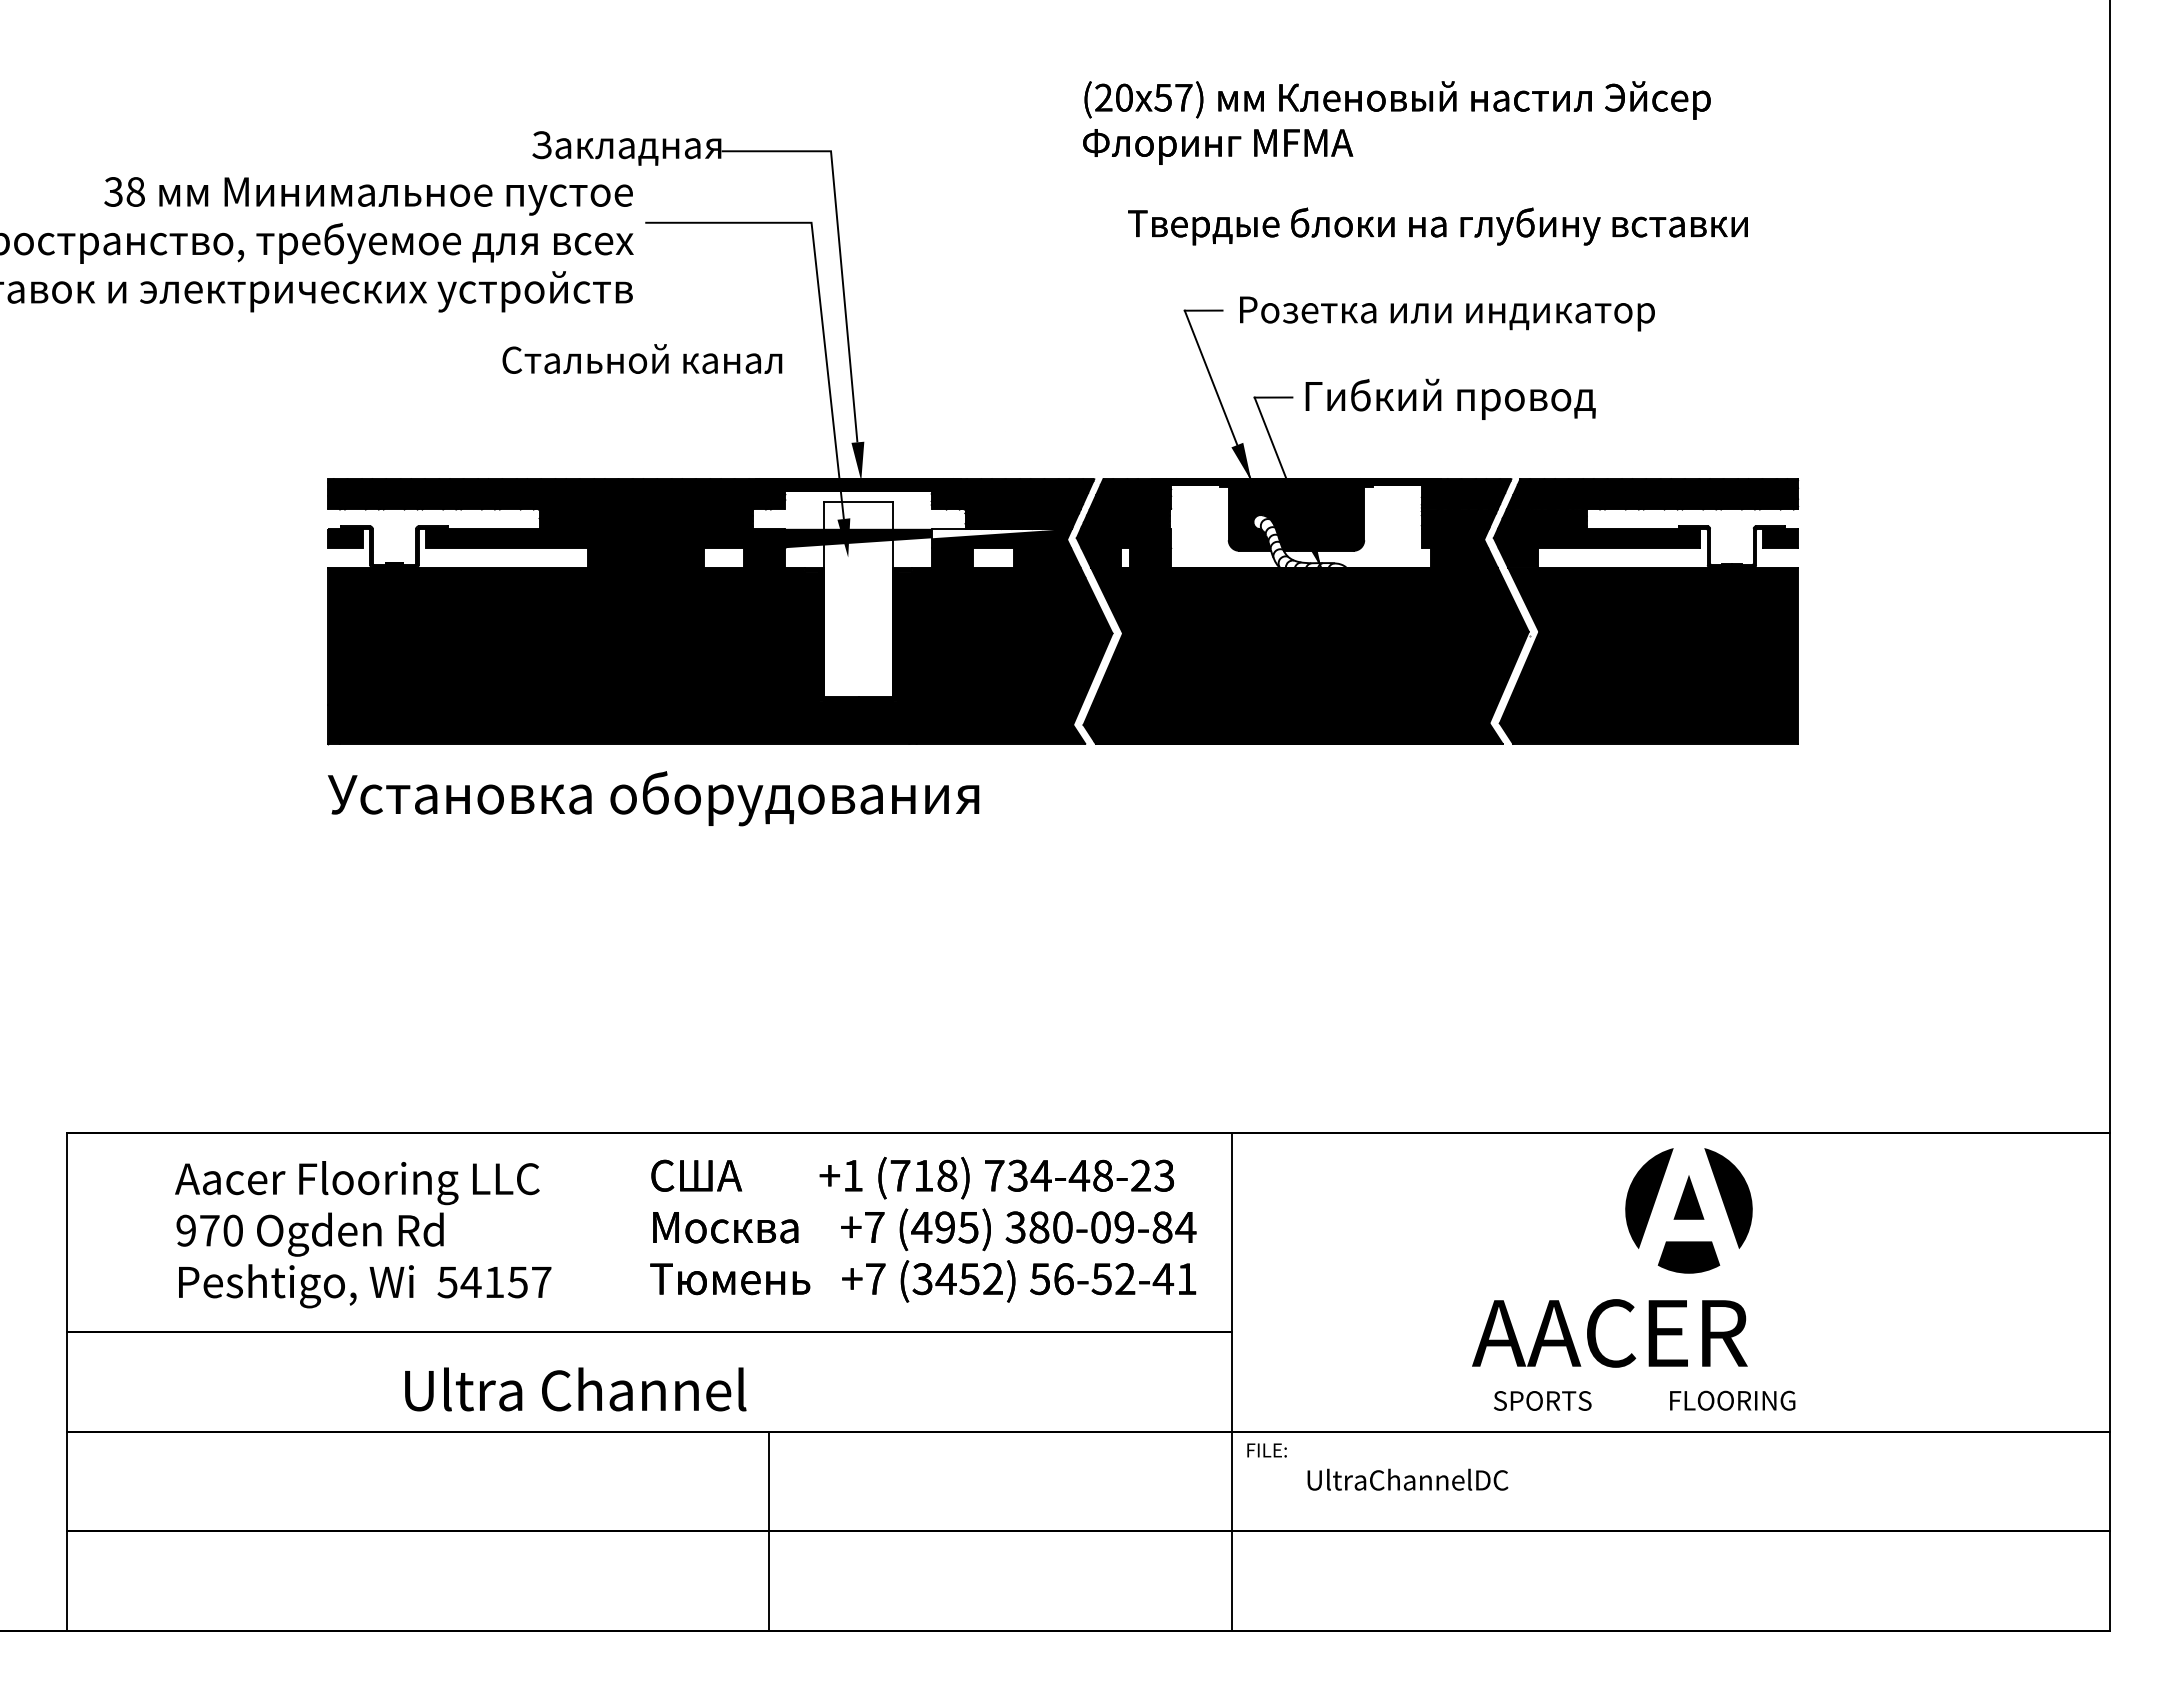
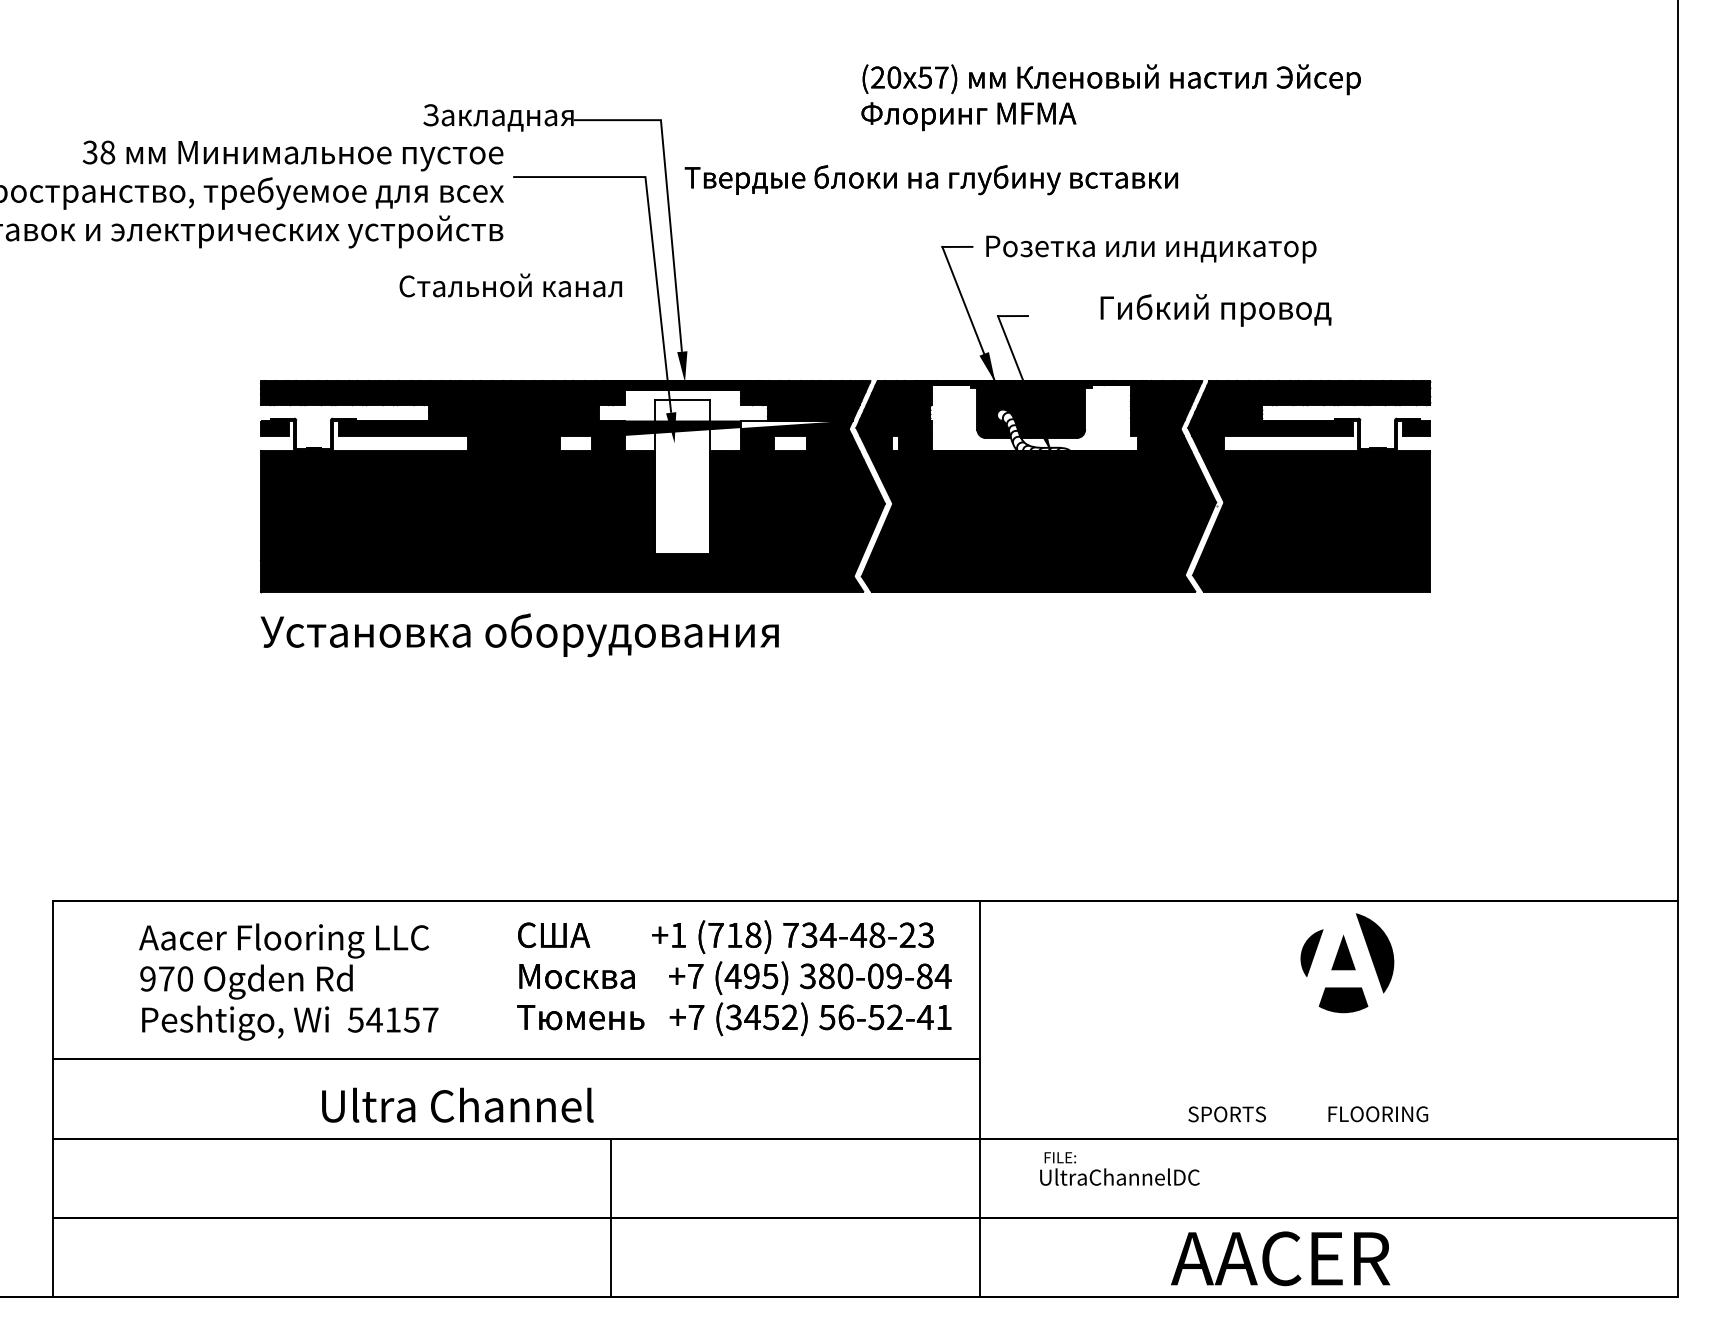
text: (1437, 226) -> (931, 180), moved
text: (1450, 398) -> (1215, 309), moved
part: (1649, 1198) -> (1312, 953), size x0.6
text: (1609, 1333) -> (1280, 1258), moved
text: (1266, 1450) -> (1059, 1157), moved

